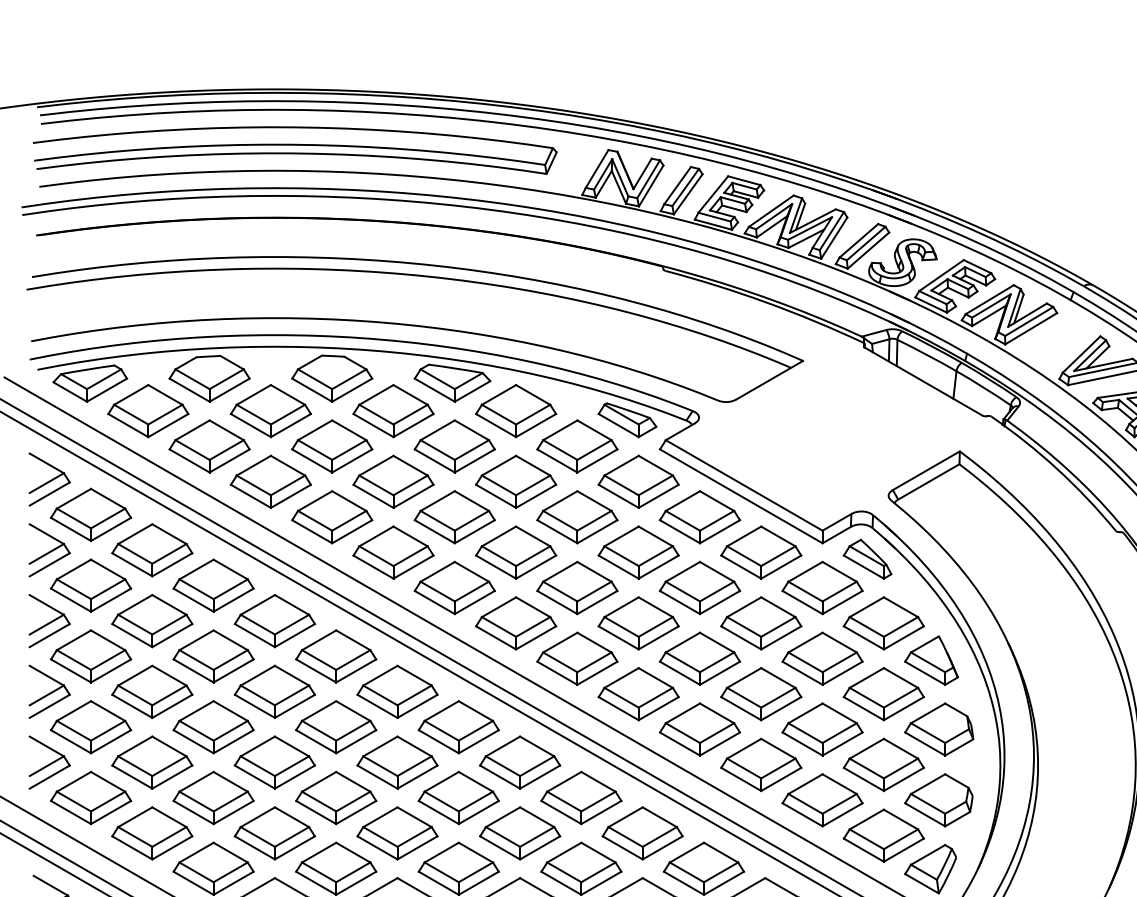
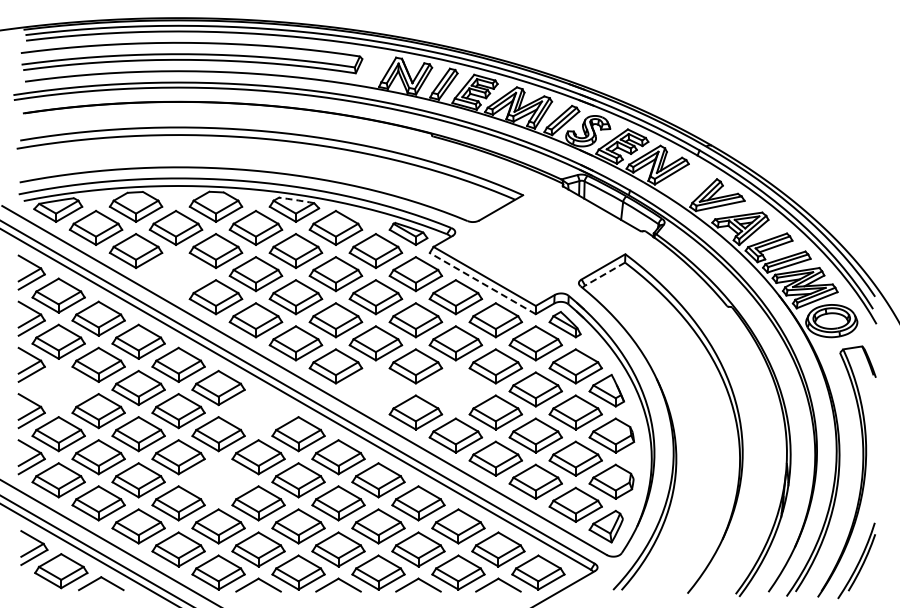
arc: (455, 368) -> (296, 200), solid -> dashed
part: (270, 482) -> (175, 274), removed
line: (927, 482) -> (604, 274), solid -> dashed
line: (740, 496) -> (482, 283), solid -> dashed
part: (90, 655) -> (58, 387), removed
part: (576, 658) -> (375, 389), removed
part: (699, 658) -> (455, 389), removed
part: (397, 692) -> (258, 411), removed
part: (336, 798) -> (218, 480), removed

